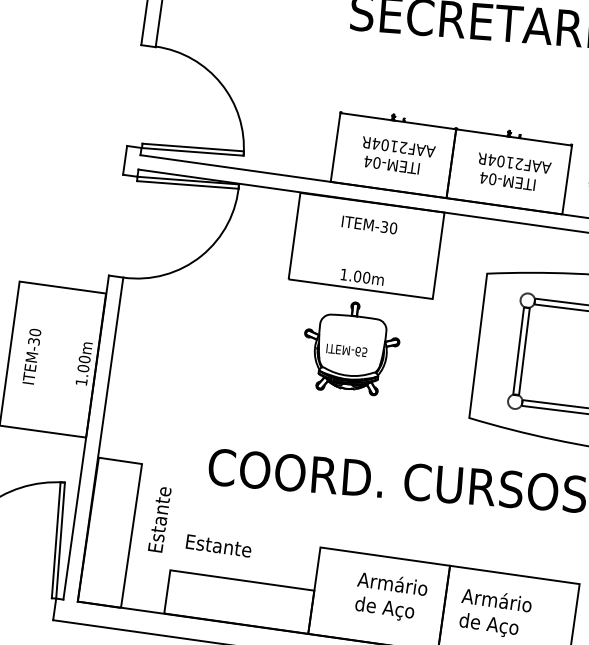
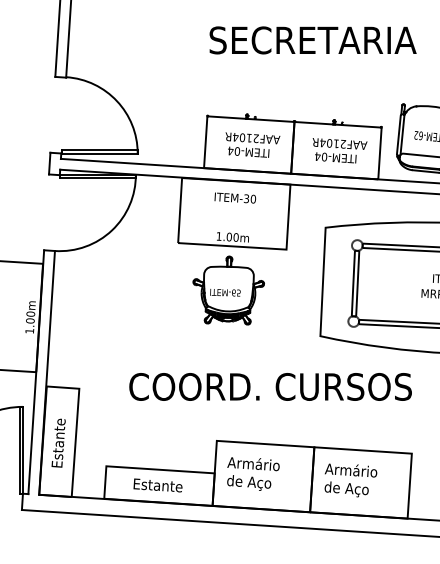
text: (159, 518) -> (58, 442), moved
text: (218, 545) -> (157, 485), moved
text: (391, 596) -> (253, 473), moved

